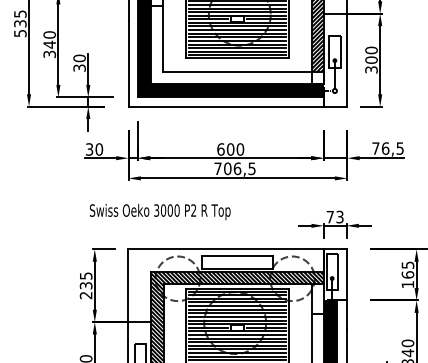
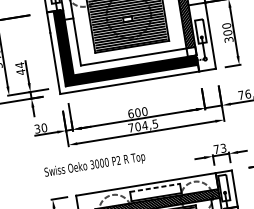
text: (79, 63) -> (20, 68), 30 -> 44
text: (237, 168) -> (144, 125), 706,5 -> 704,5
line: (238, 256) -> (155, 188), solid -> dashed

